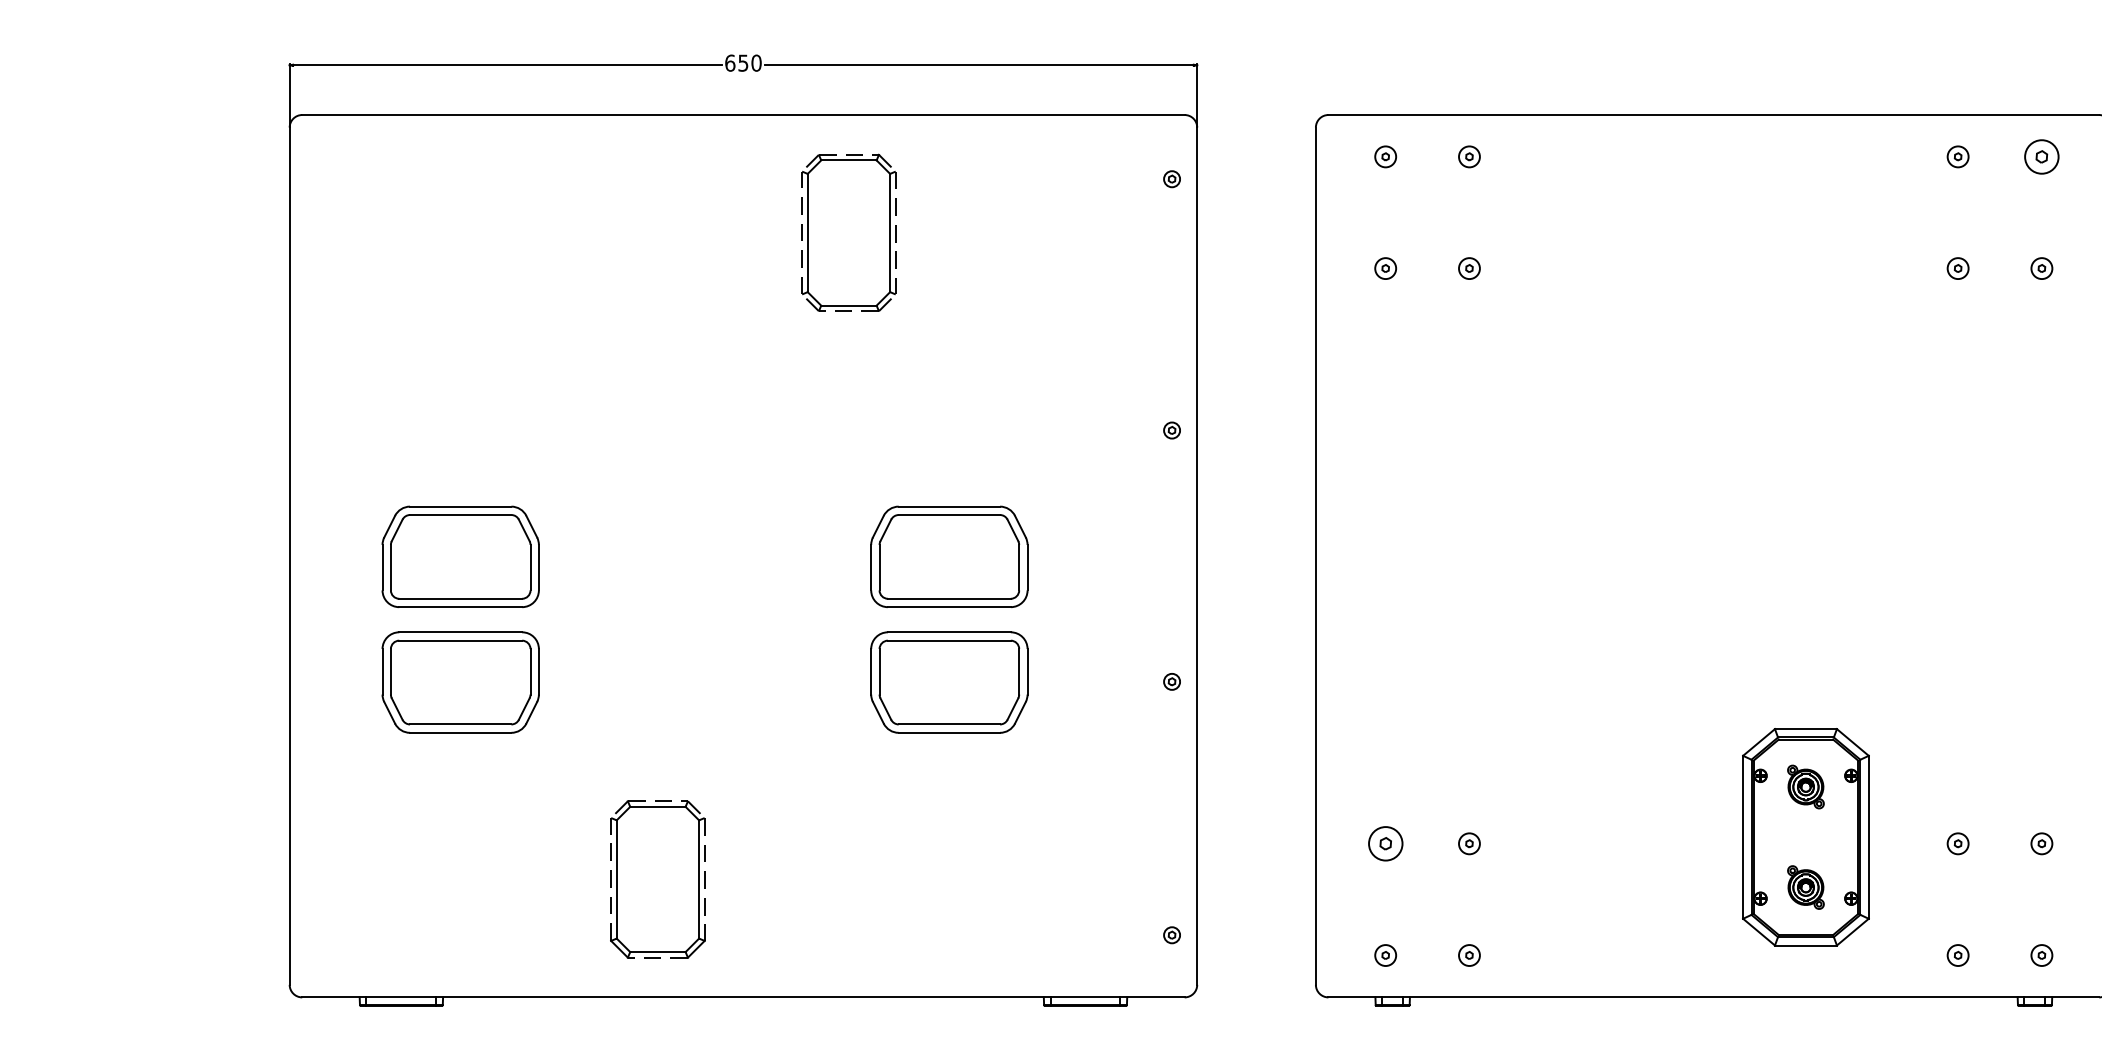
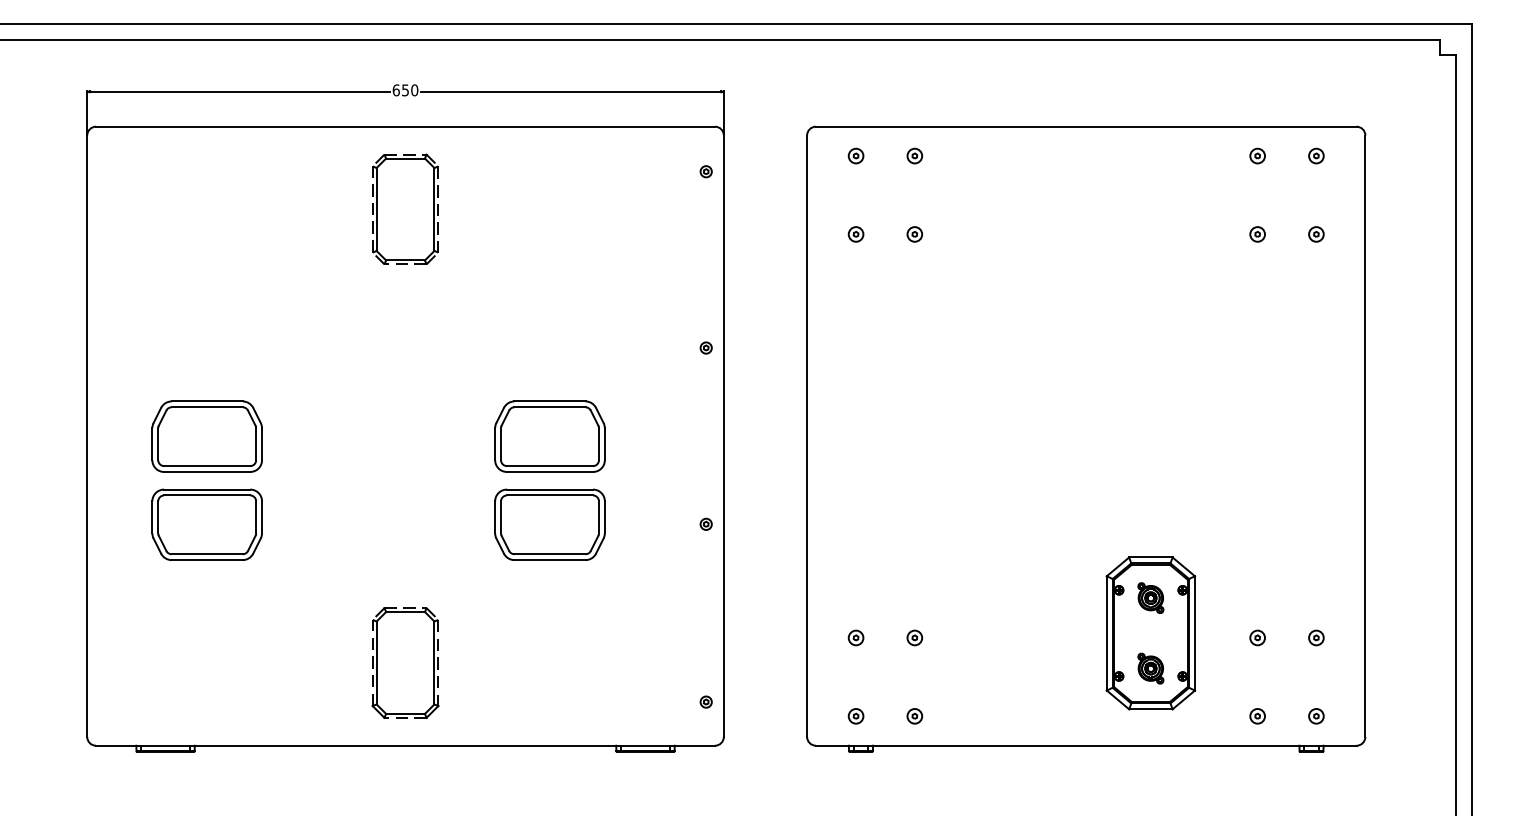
part: (2042, 156) -> (1316, 155), size x0.62
part: (848, 231) -> (405, 208), moved
part: (1384, 843) -> (855, 637), size x0.62
part: (657, 878) -> (405, 662), moved

